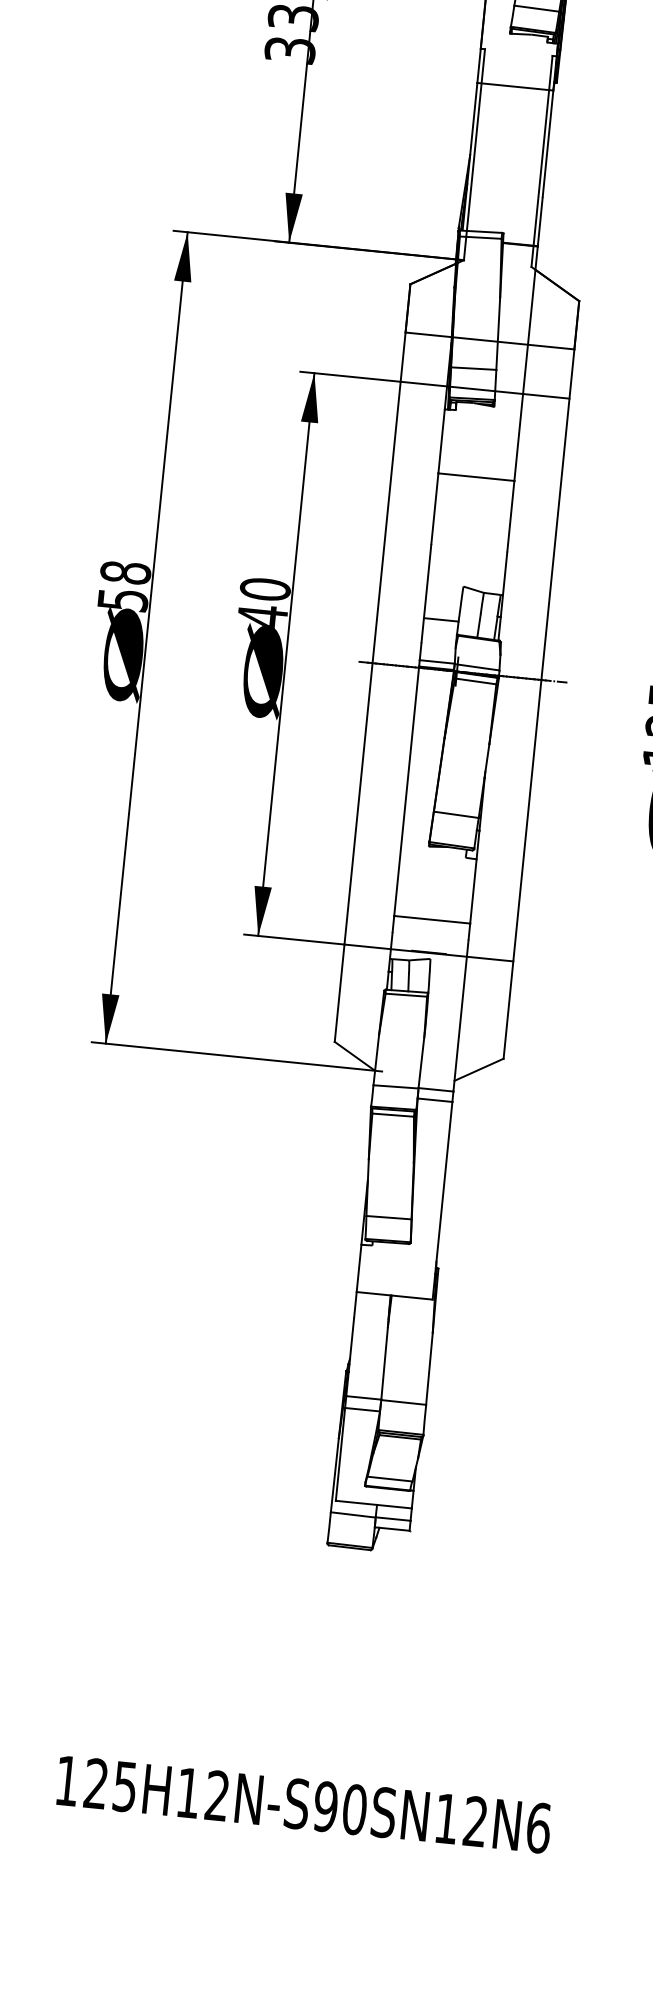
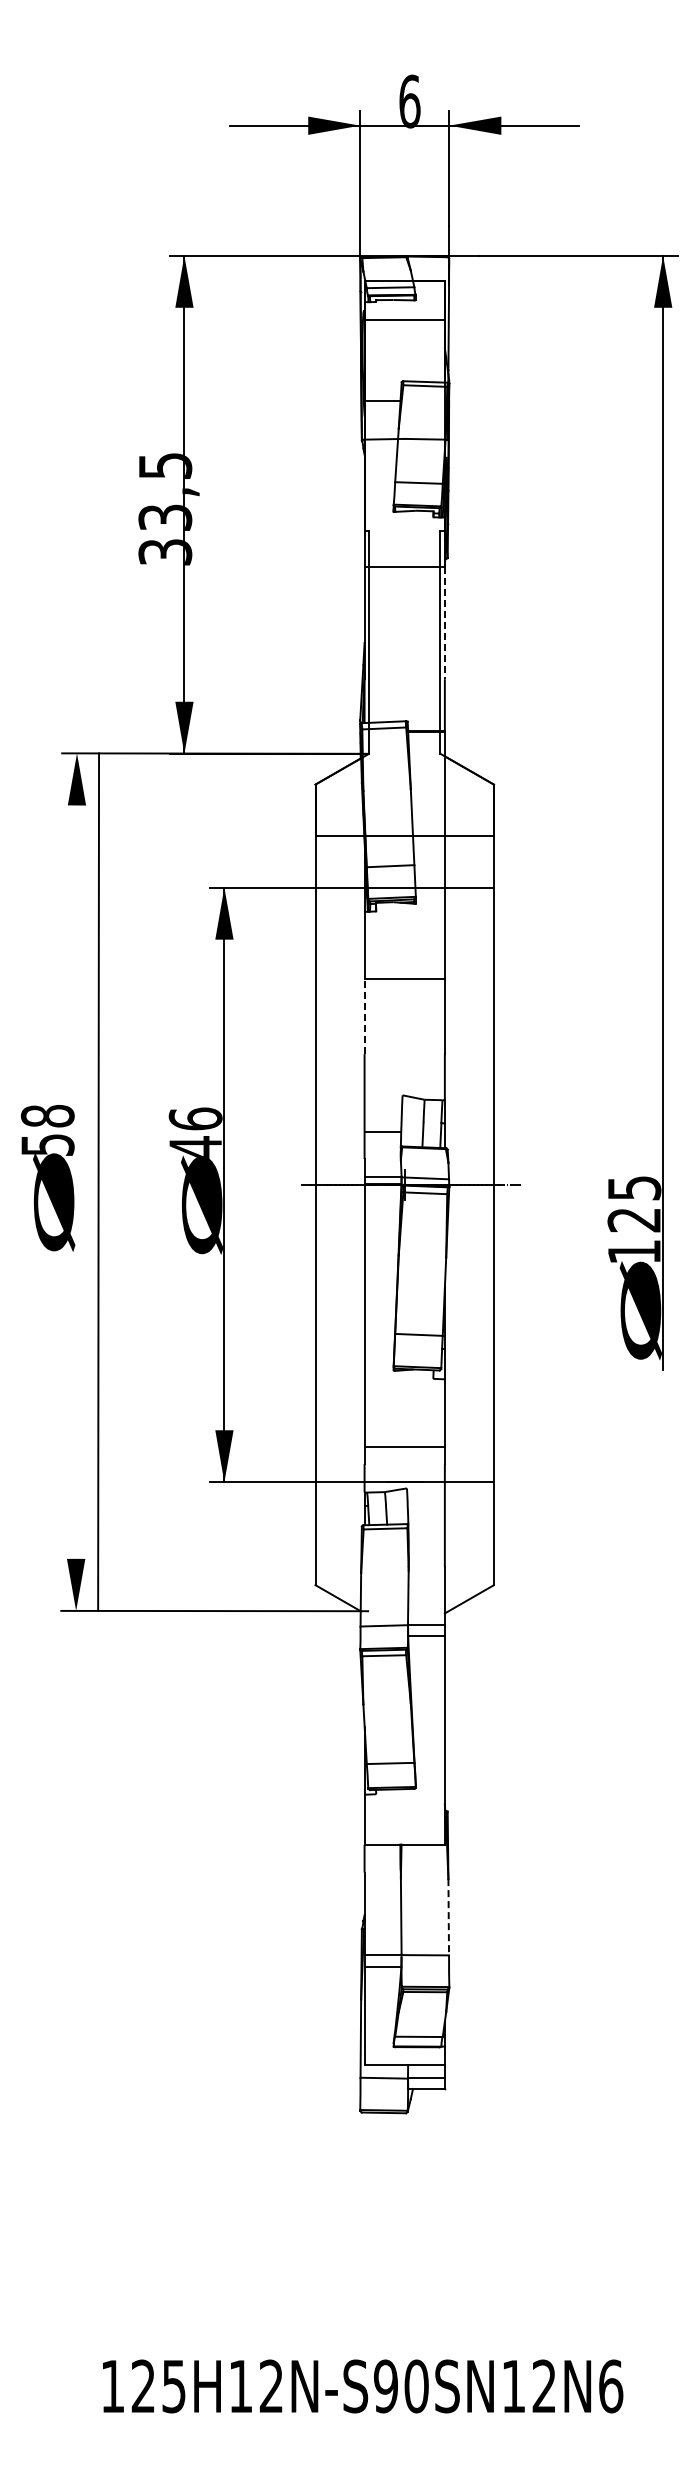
line: (547, 144) -> (444, 623), solid -> dashed
line: (434, 508) -> (364, 1016), solid -> dashed
text: (265, 588) -> (195, 1118), 40 -> 46
line: (146, 637) -> (98, 1181), moved
line: (429, 1368) -> (448, 1917), solid -> dashed

